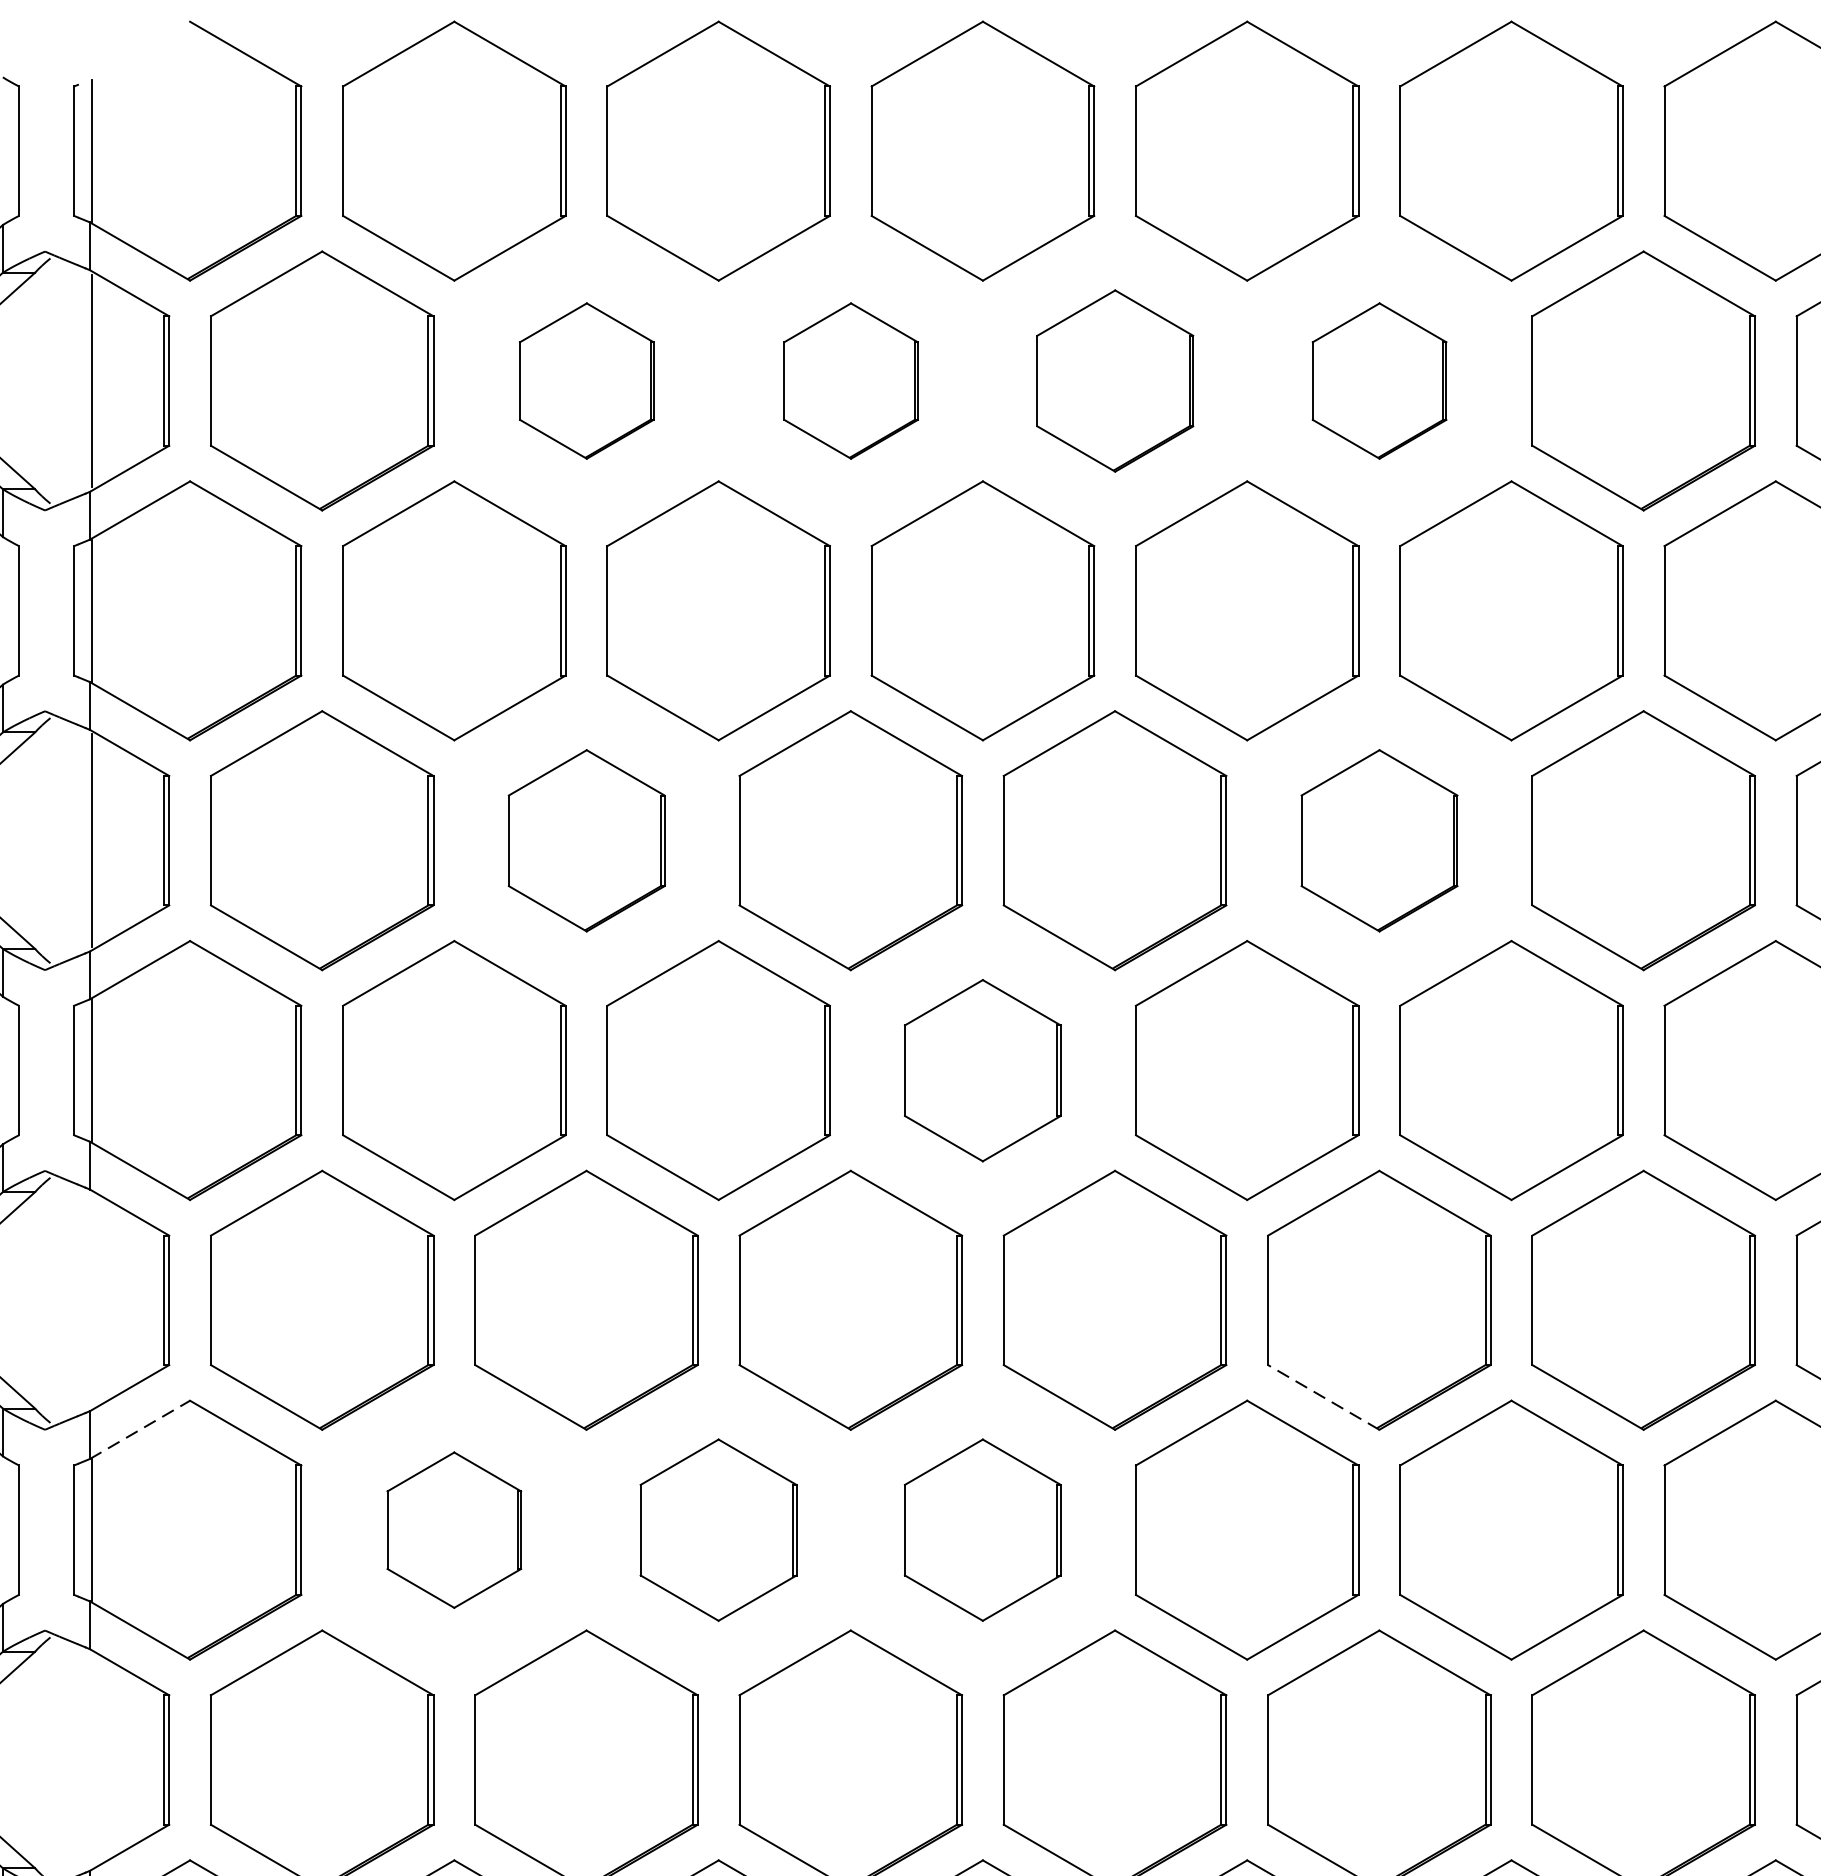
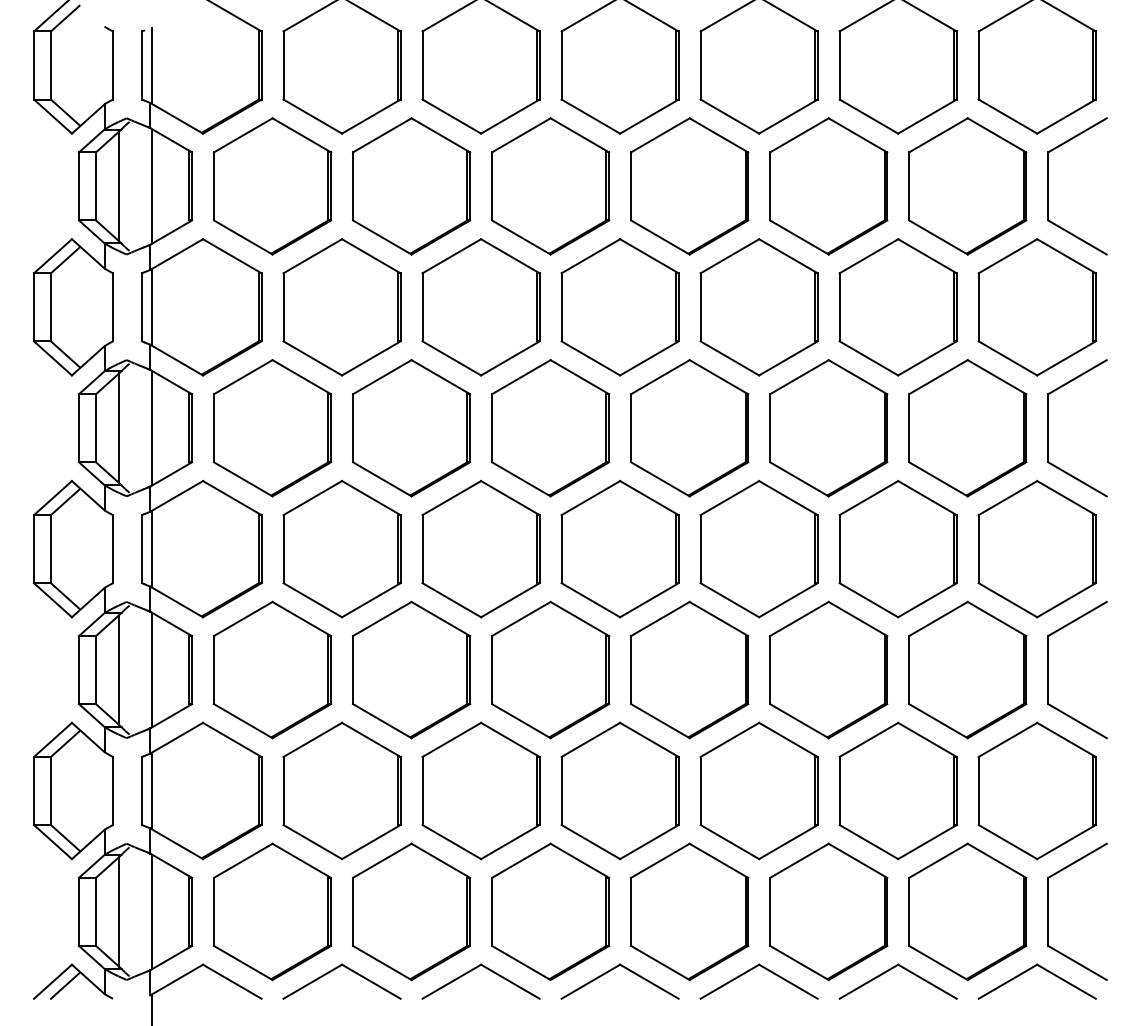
line: (29, 381) -> (118, 186), added
part: (586, 381) -> (411, 186), size x1.67
part: (850, 381) -> (550, 186), size x1.67
part: (1114, 381) -> (689, 186), size x1.43
part: (1378, 381) -> (828, 186), size x1.67
line: (29, 841) -> (118, 428), added
part: (586, 841) -> (411, 428), size x1.43
part: (1378, 841) -> (828, 428), size x1.43
part: (981, 1071) -> (619, 549), size x1.43
line: (29, 1299) -> (118, 669), added
line: (92, 1301) -> (151, 670), added
line: (1323, 1398) -> (799, 721), dashed -> solid
line: (141, 1428) -> (177, 737), dashed -> solid
part: (453, 1529) -> (341, 790), size x1.67
part: (717, 1529) -> (480, 790), size x1.43
part: (981, 1529) -> (619, 790), size x1.43
line: (29, 1759) -> (118, 911), added
line: (92, 1759) -> (151, 911), added

